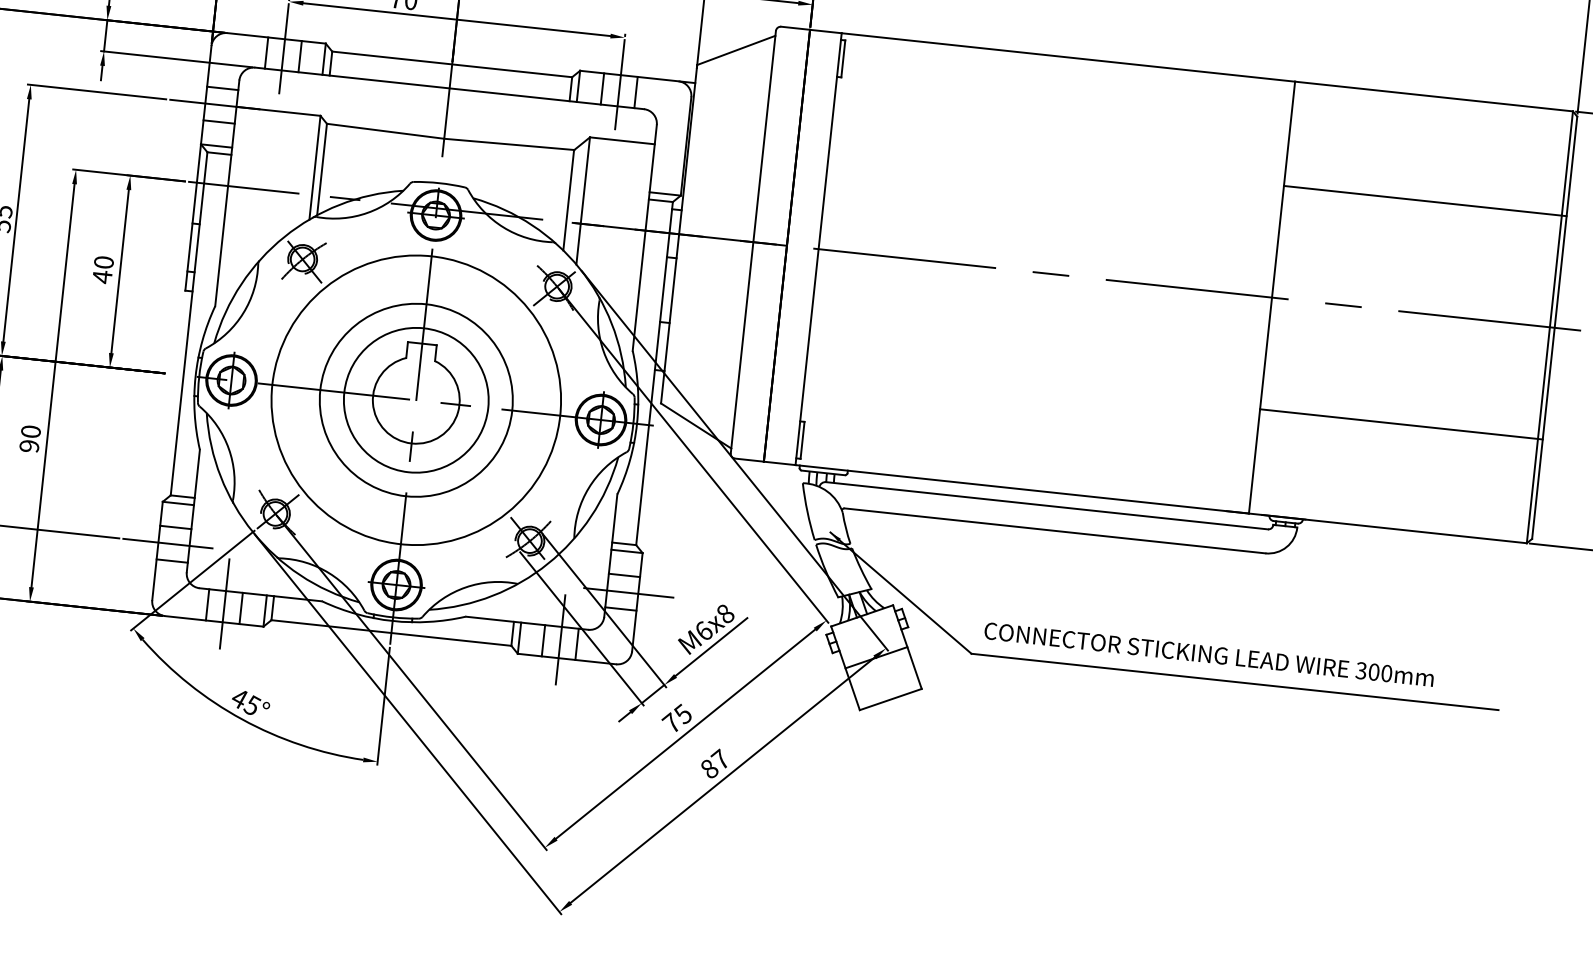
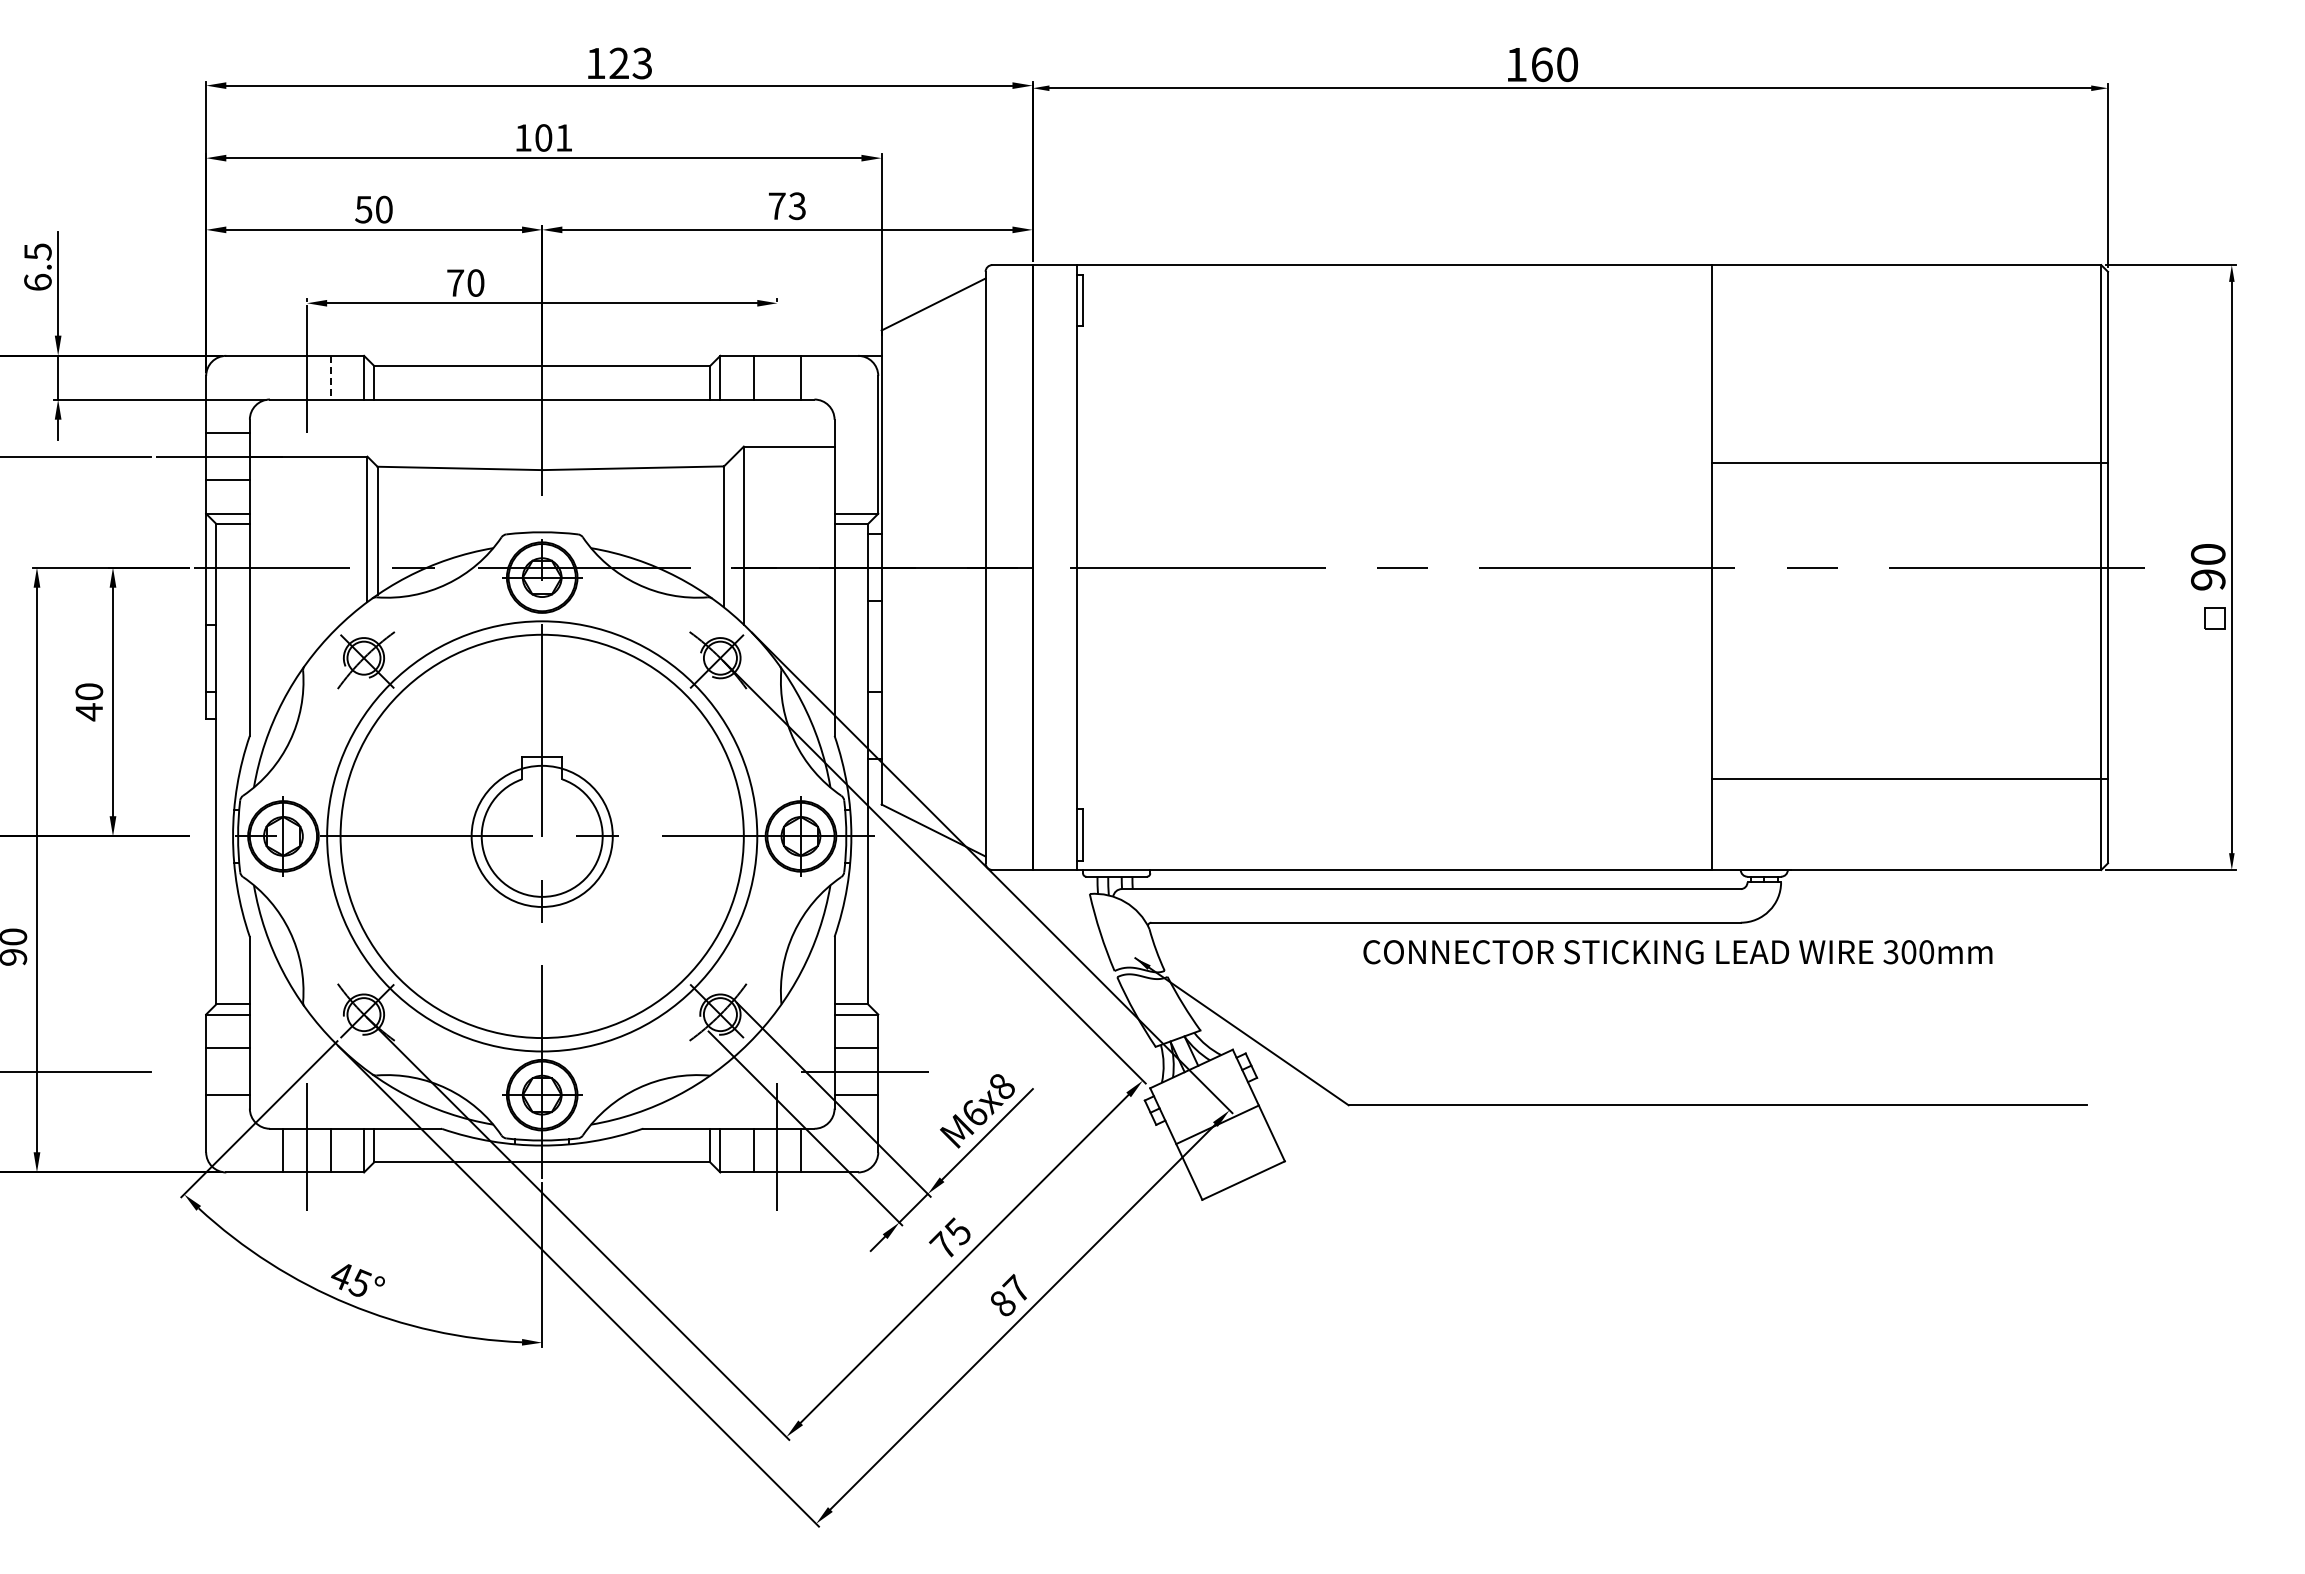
line: (266, 52) -> (283, 377), removed
line: (300, 56) -> (330, 377), solid -> dashed
line: (619, 84) -> (777, 368), removed
line: (1425, 201) -> (1910, 463), moved
circle: (415, 399) -> (541, 835), size x1.6
circle: (416, 400) -> (542, 836), size x0.7
line: (1401, 424) -> (1910, 778), moved
line: (167, 543) -> (219, 1071), removed
text: (1208, 654) -> (1677, 952), moved

